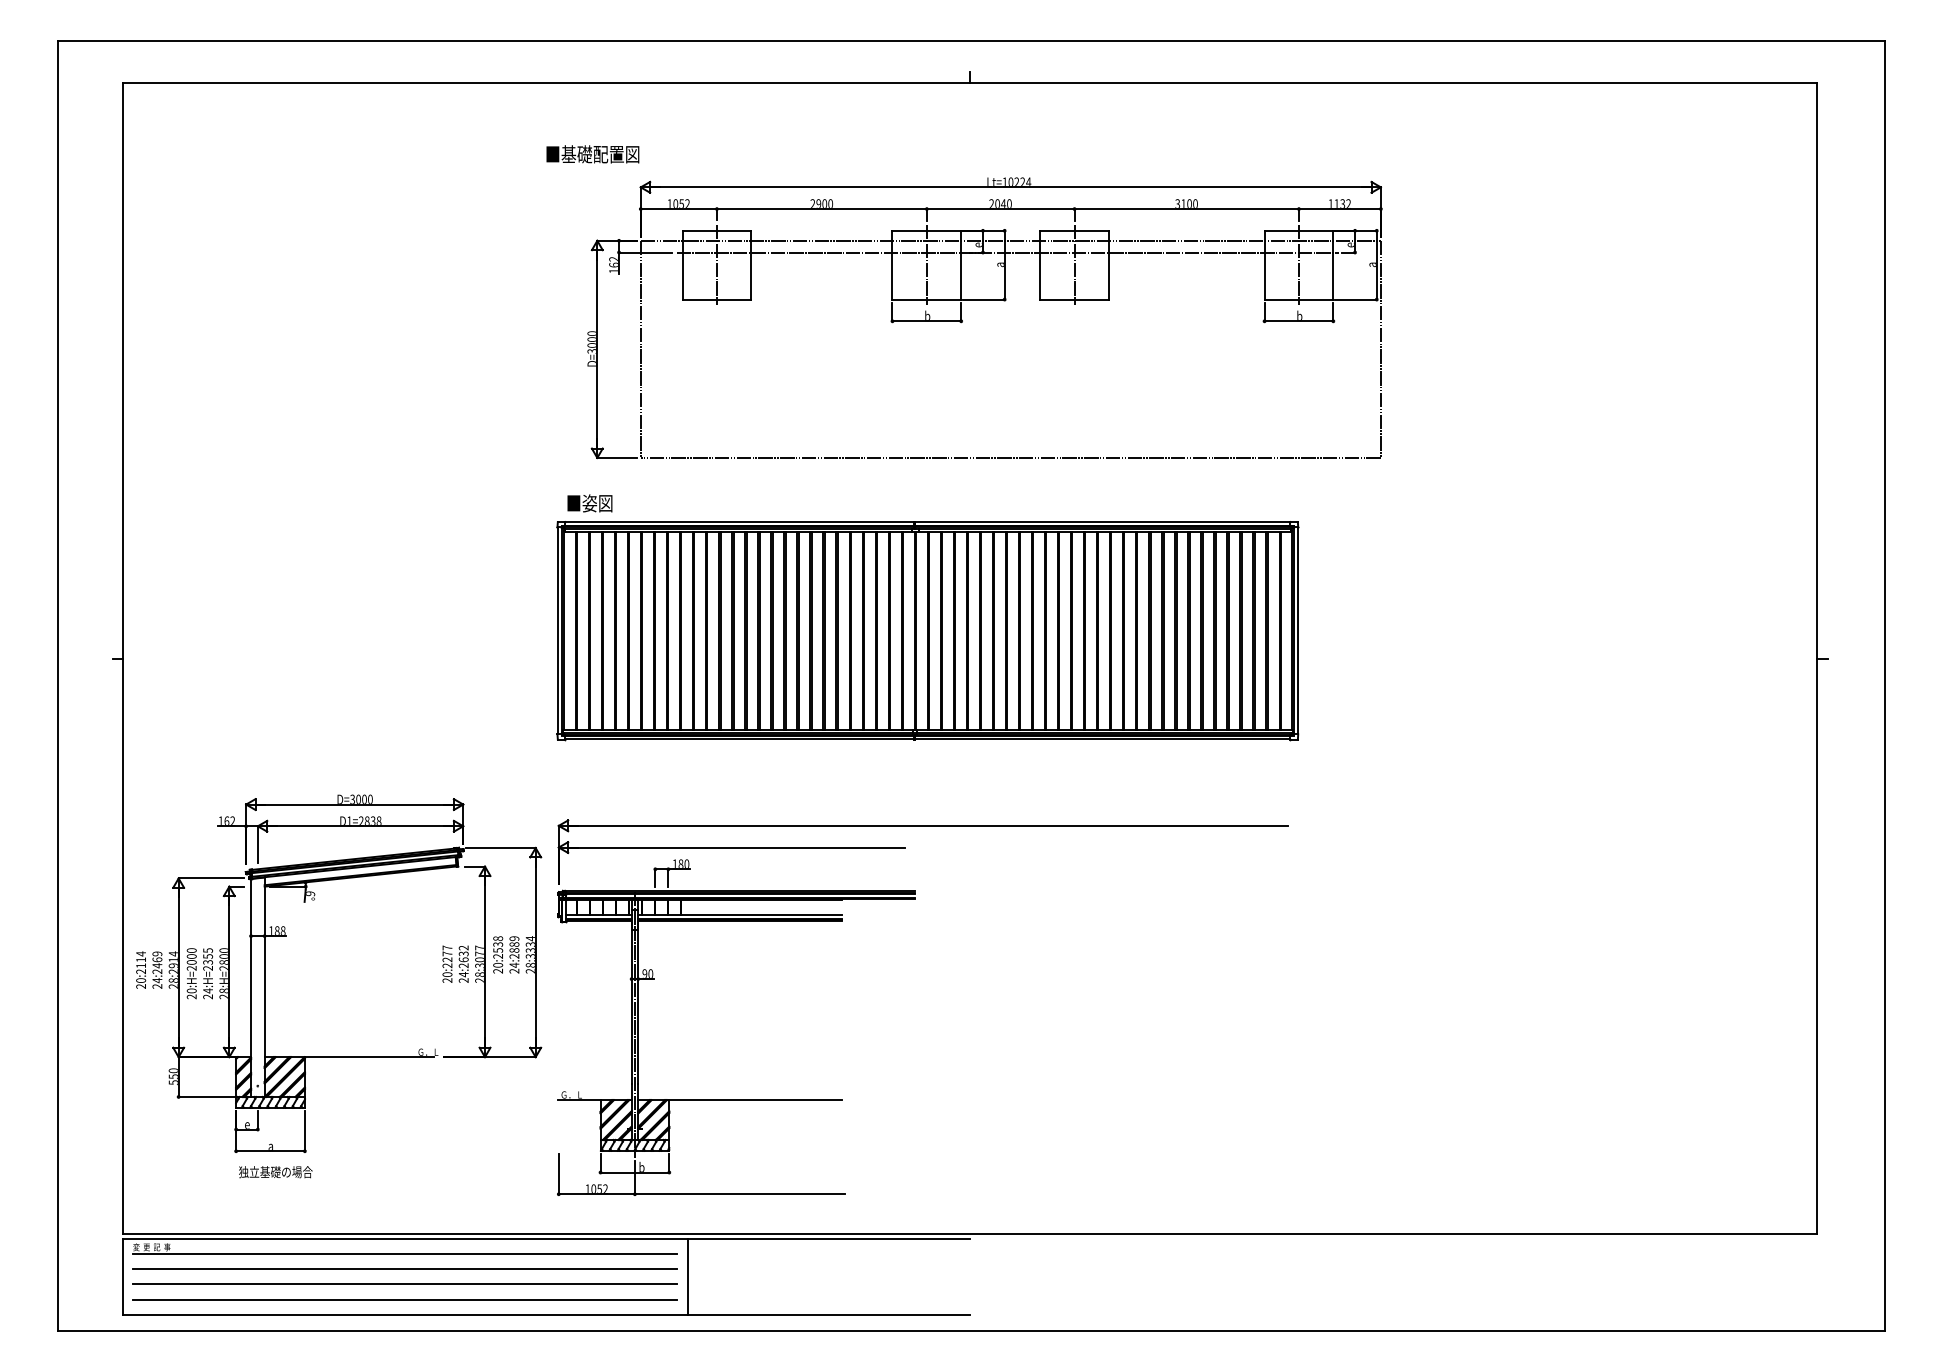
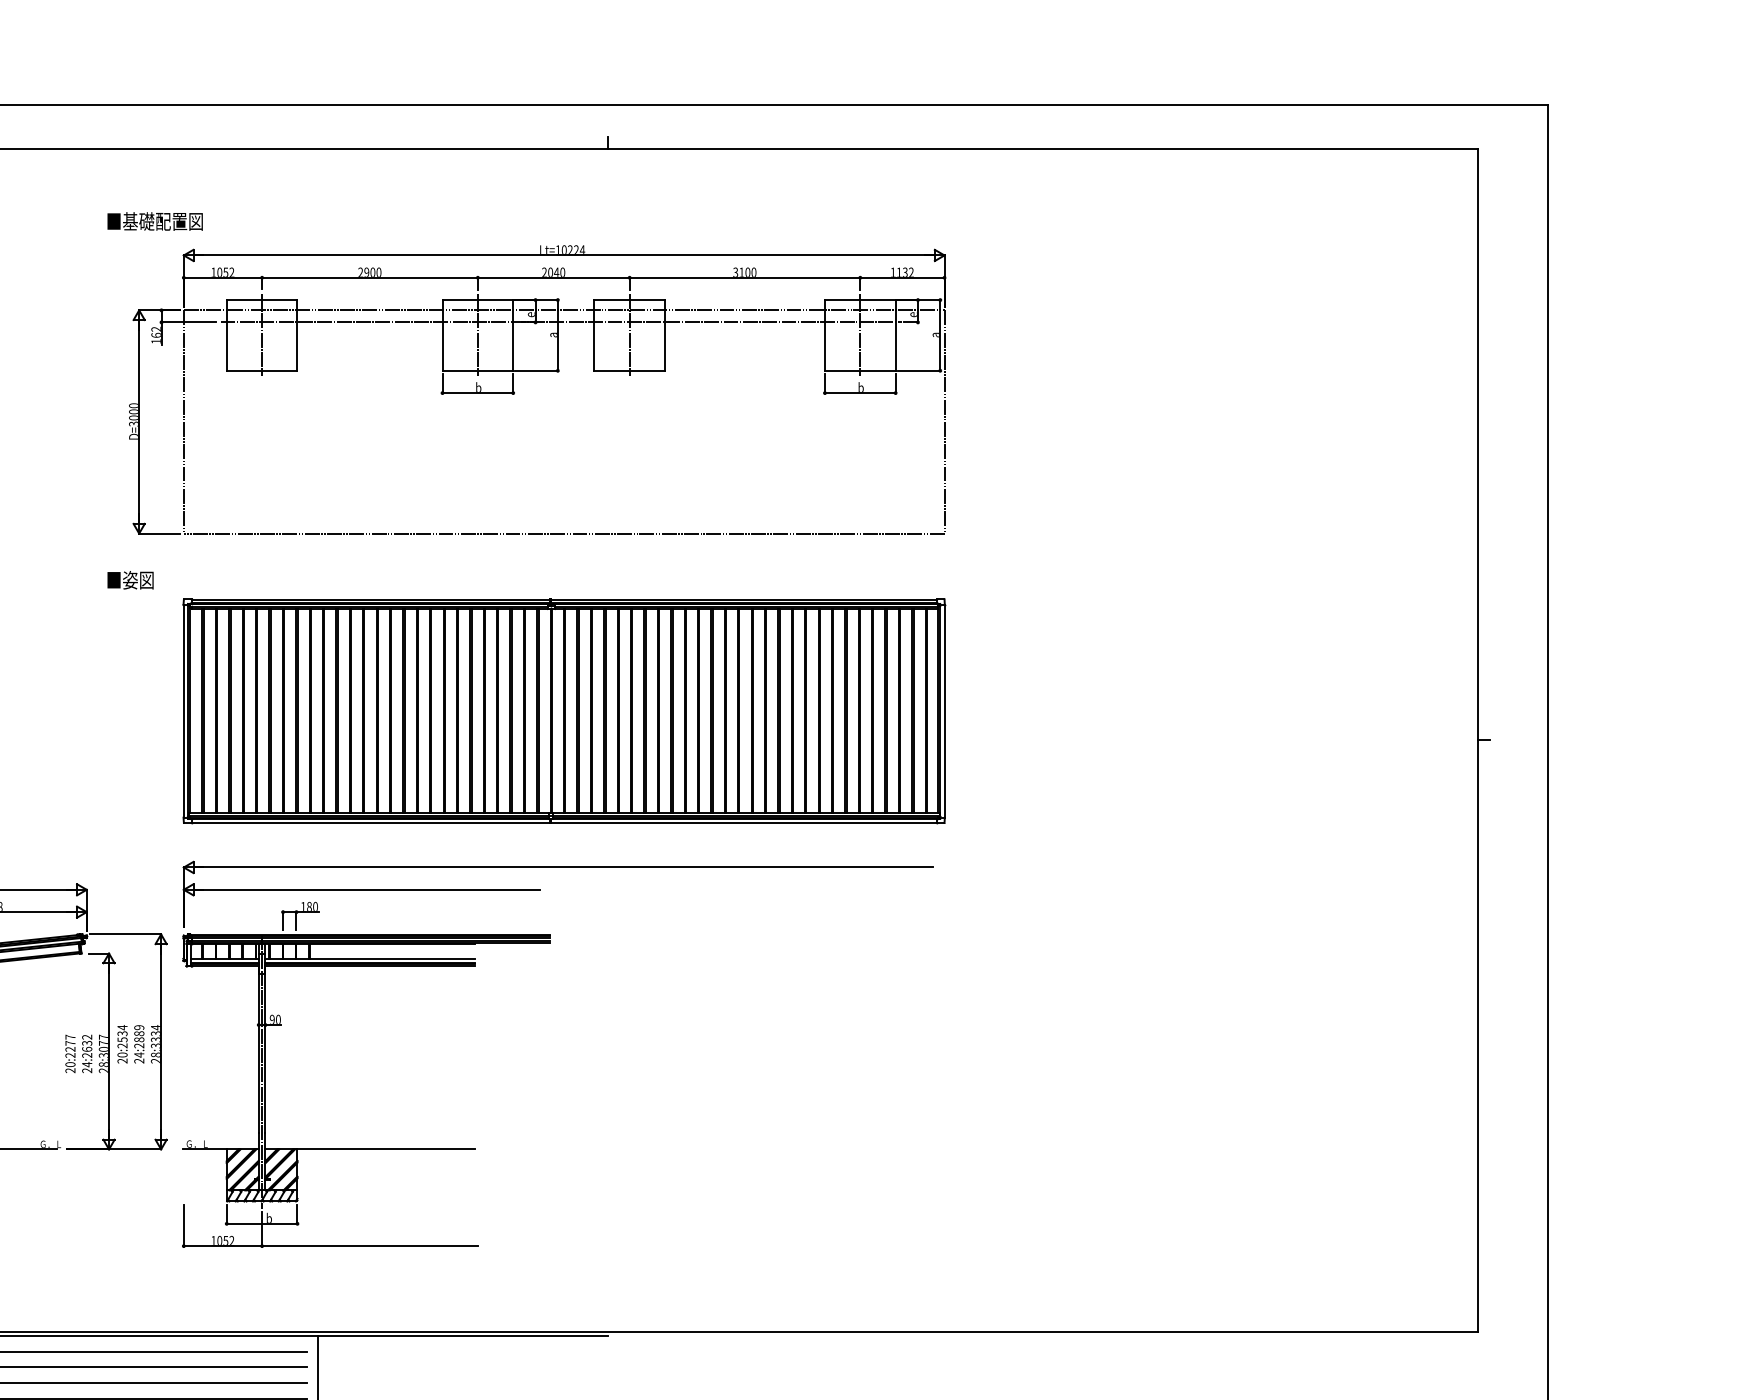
text: (592, 154) -> (154, 221), moved
part: (984, 300) -> (537, 371), moved
text: (589, 503) -> (130, 580), moved
part: (915, 899) -> (550, 943), moved
text: (498, 938) -> (122, 1027), 20:2538 -> 20:2534

